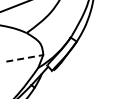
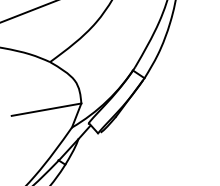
line: (24, 58) -> (45, 109), dashed -> solid

